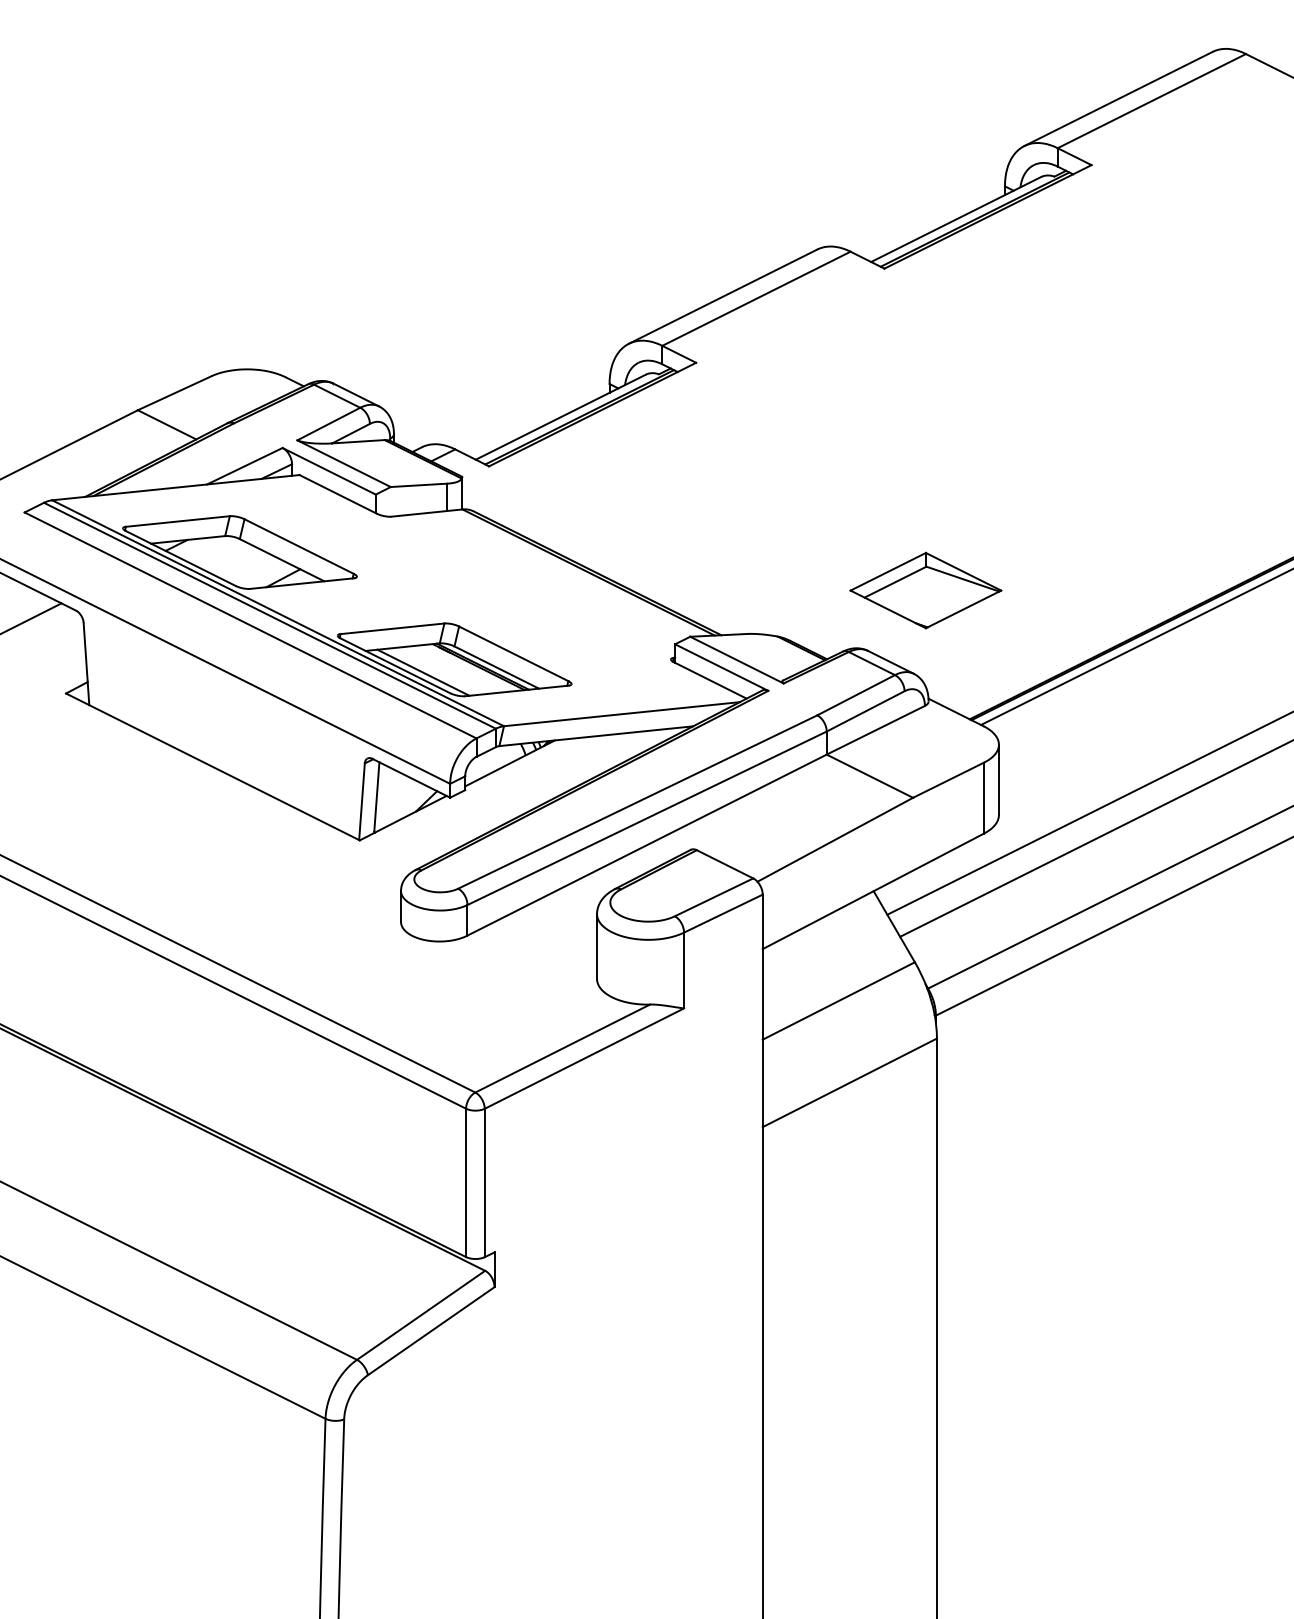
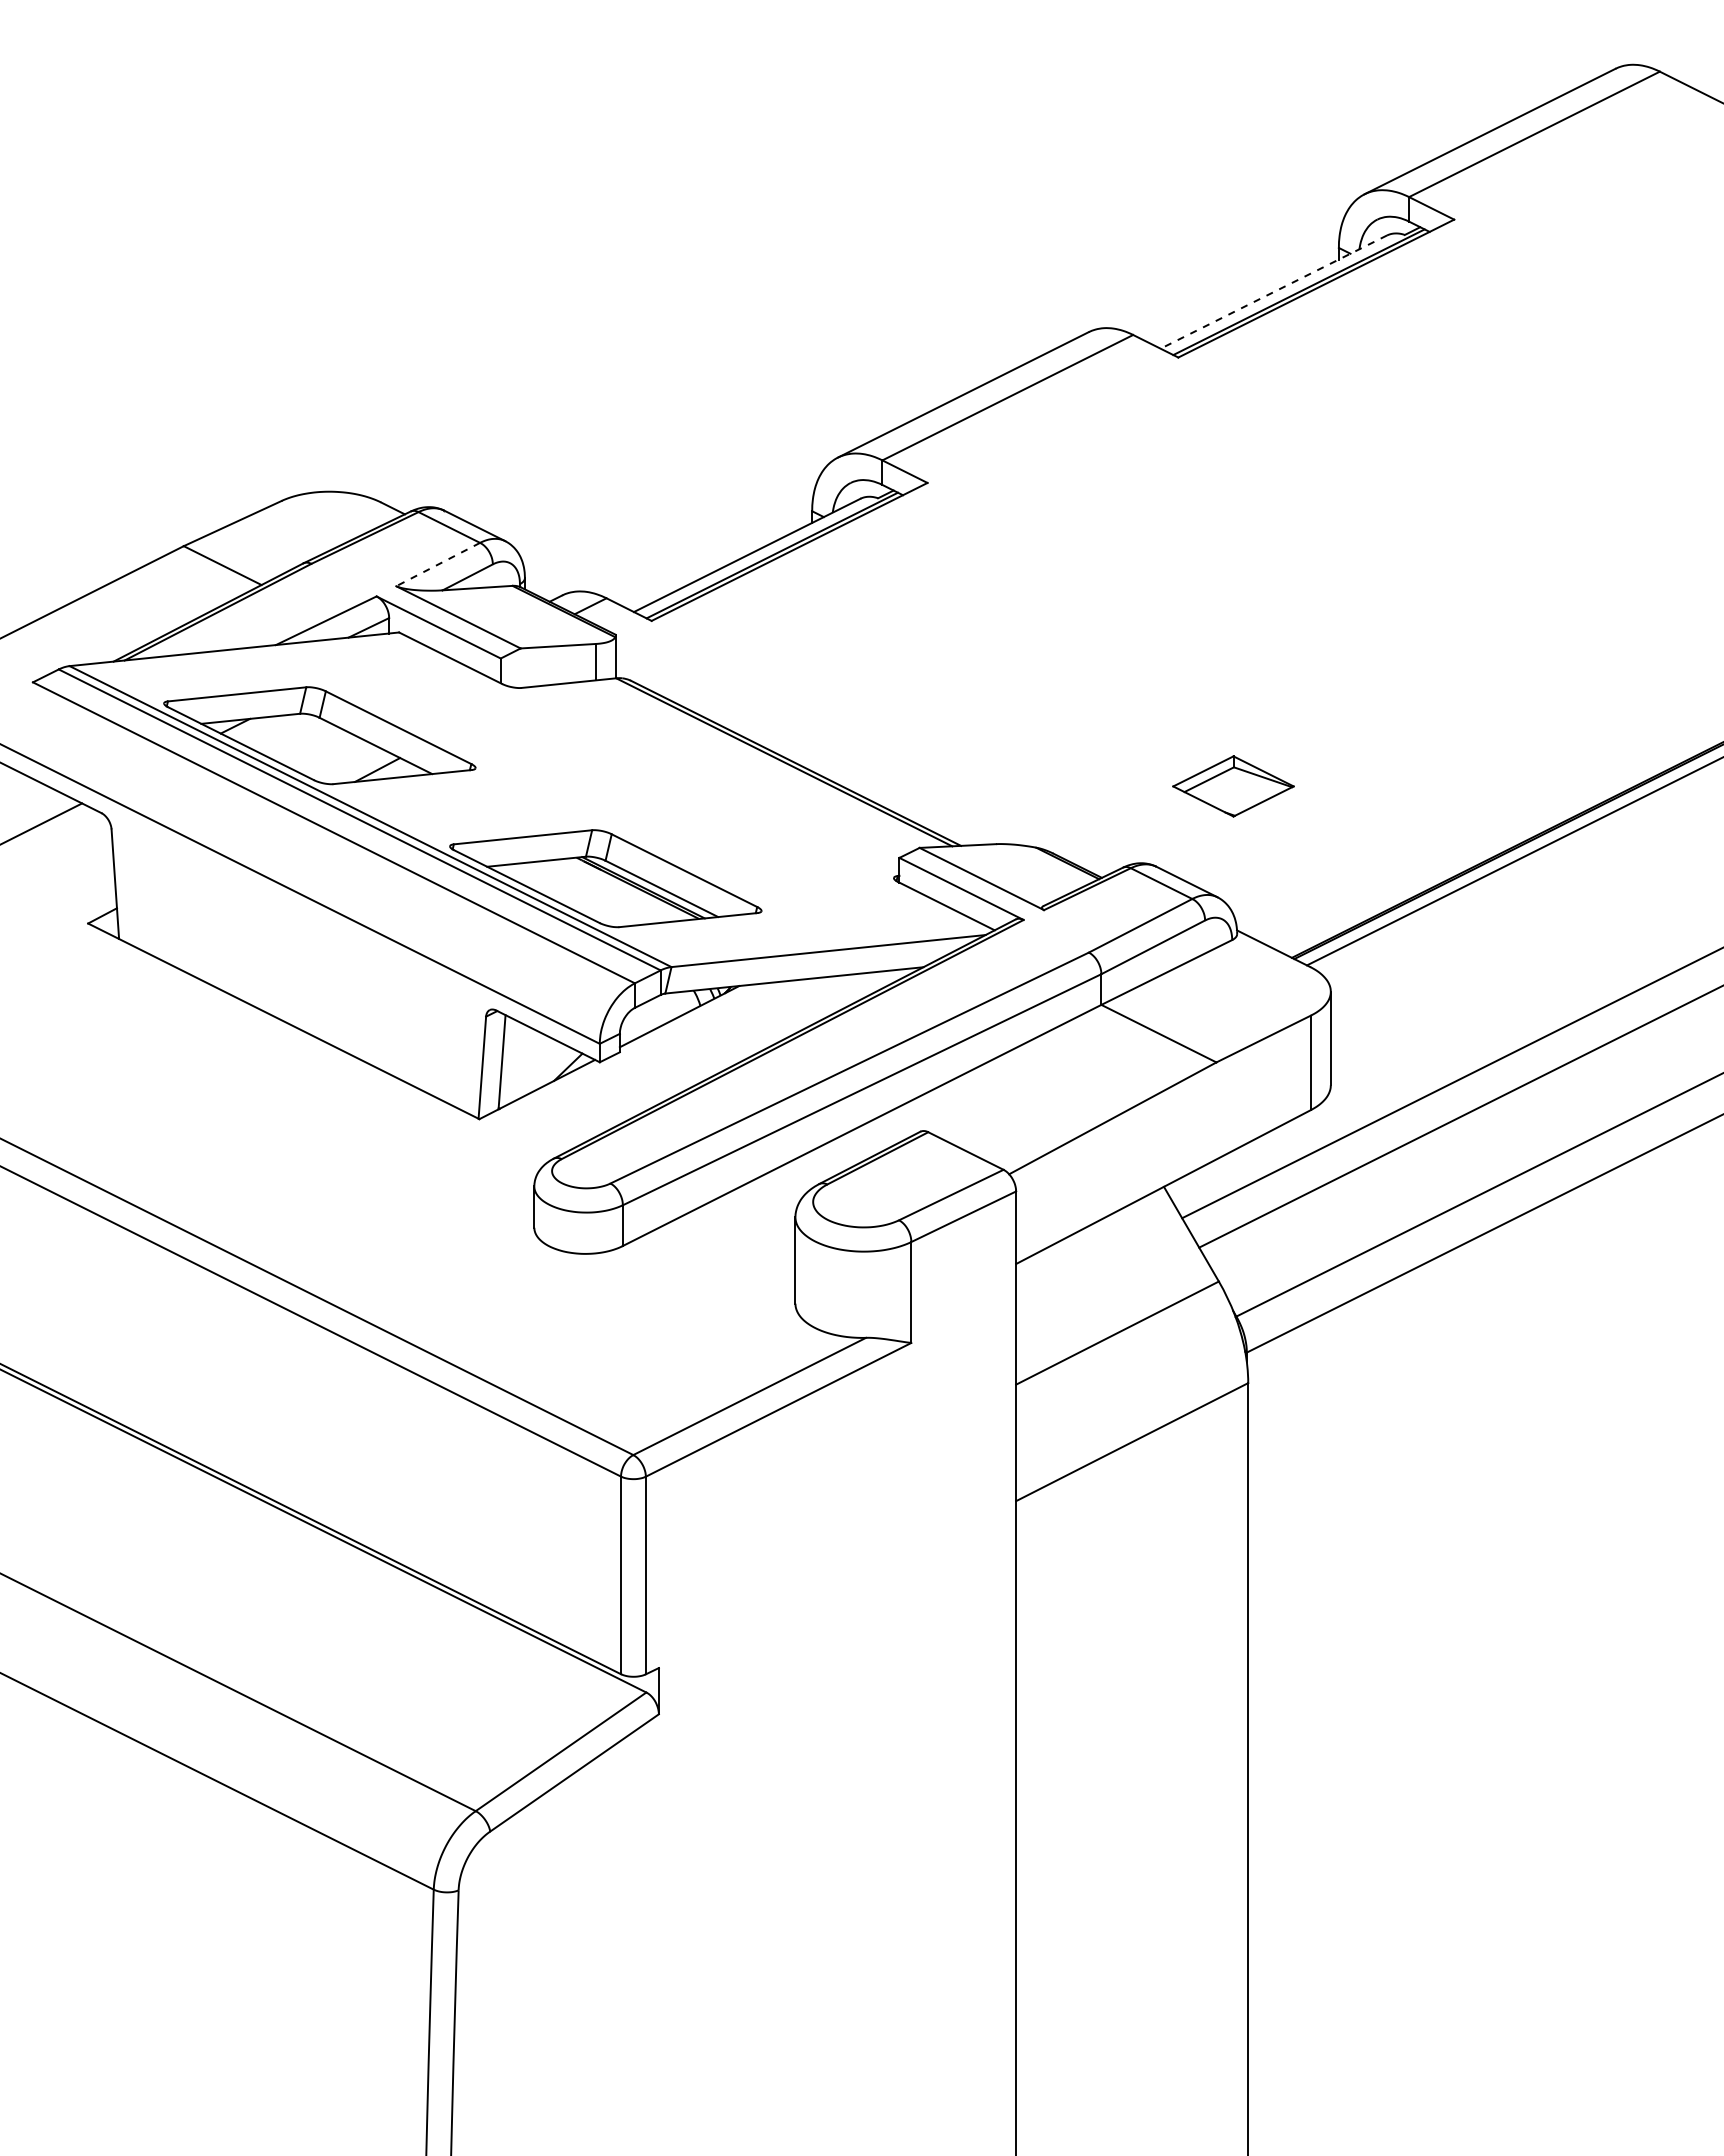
line: (955, 219) -> (1273, 292), solid -> dashed
line: (328, 424) -> (437, 564), solid -> dashed
part: (925, 590) -> (1233, 786), size x0.6
line: (422, 672) -> (563, 895), removed

